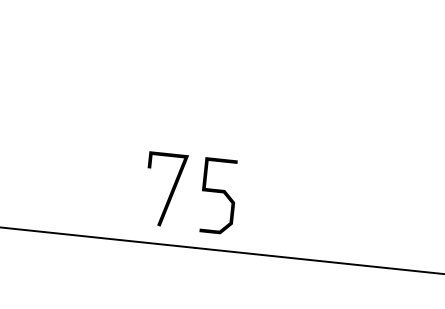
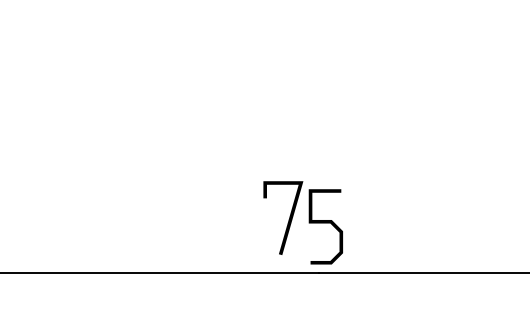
curve: (218, 192) -> (325, 223), moved

